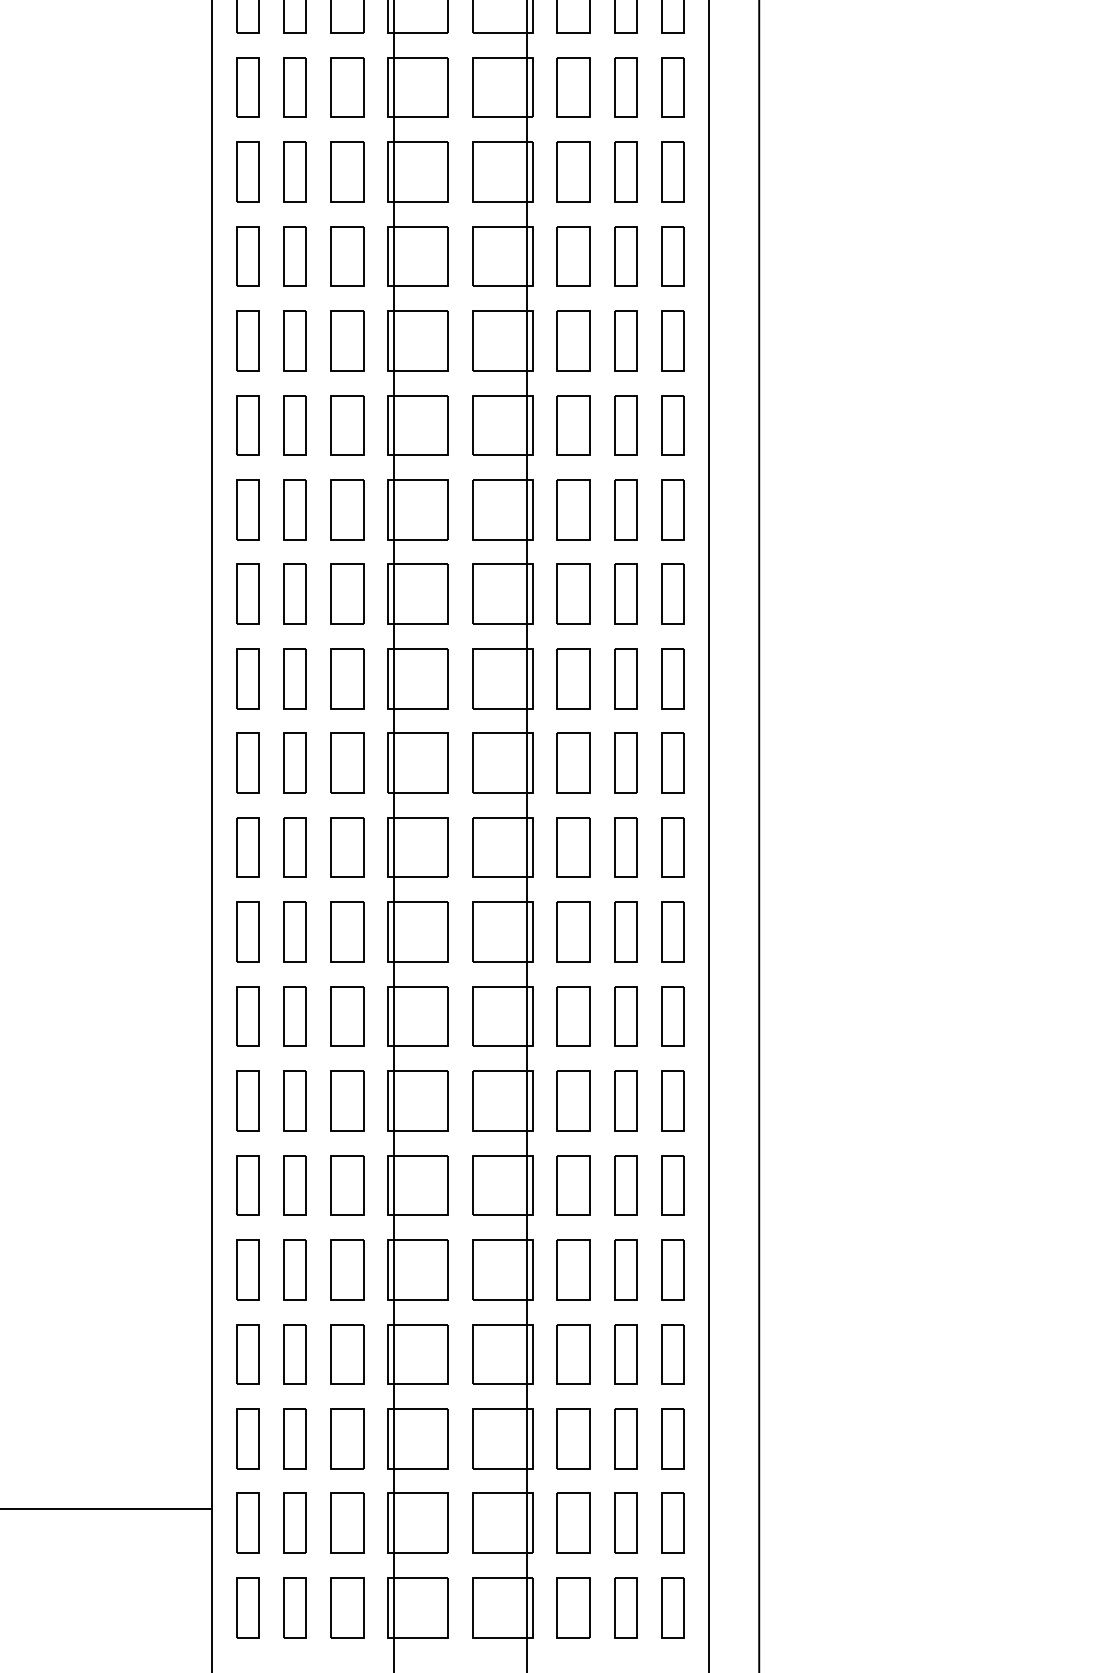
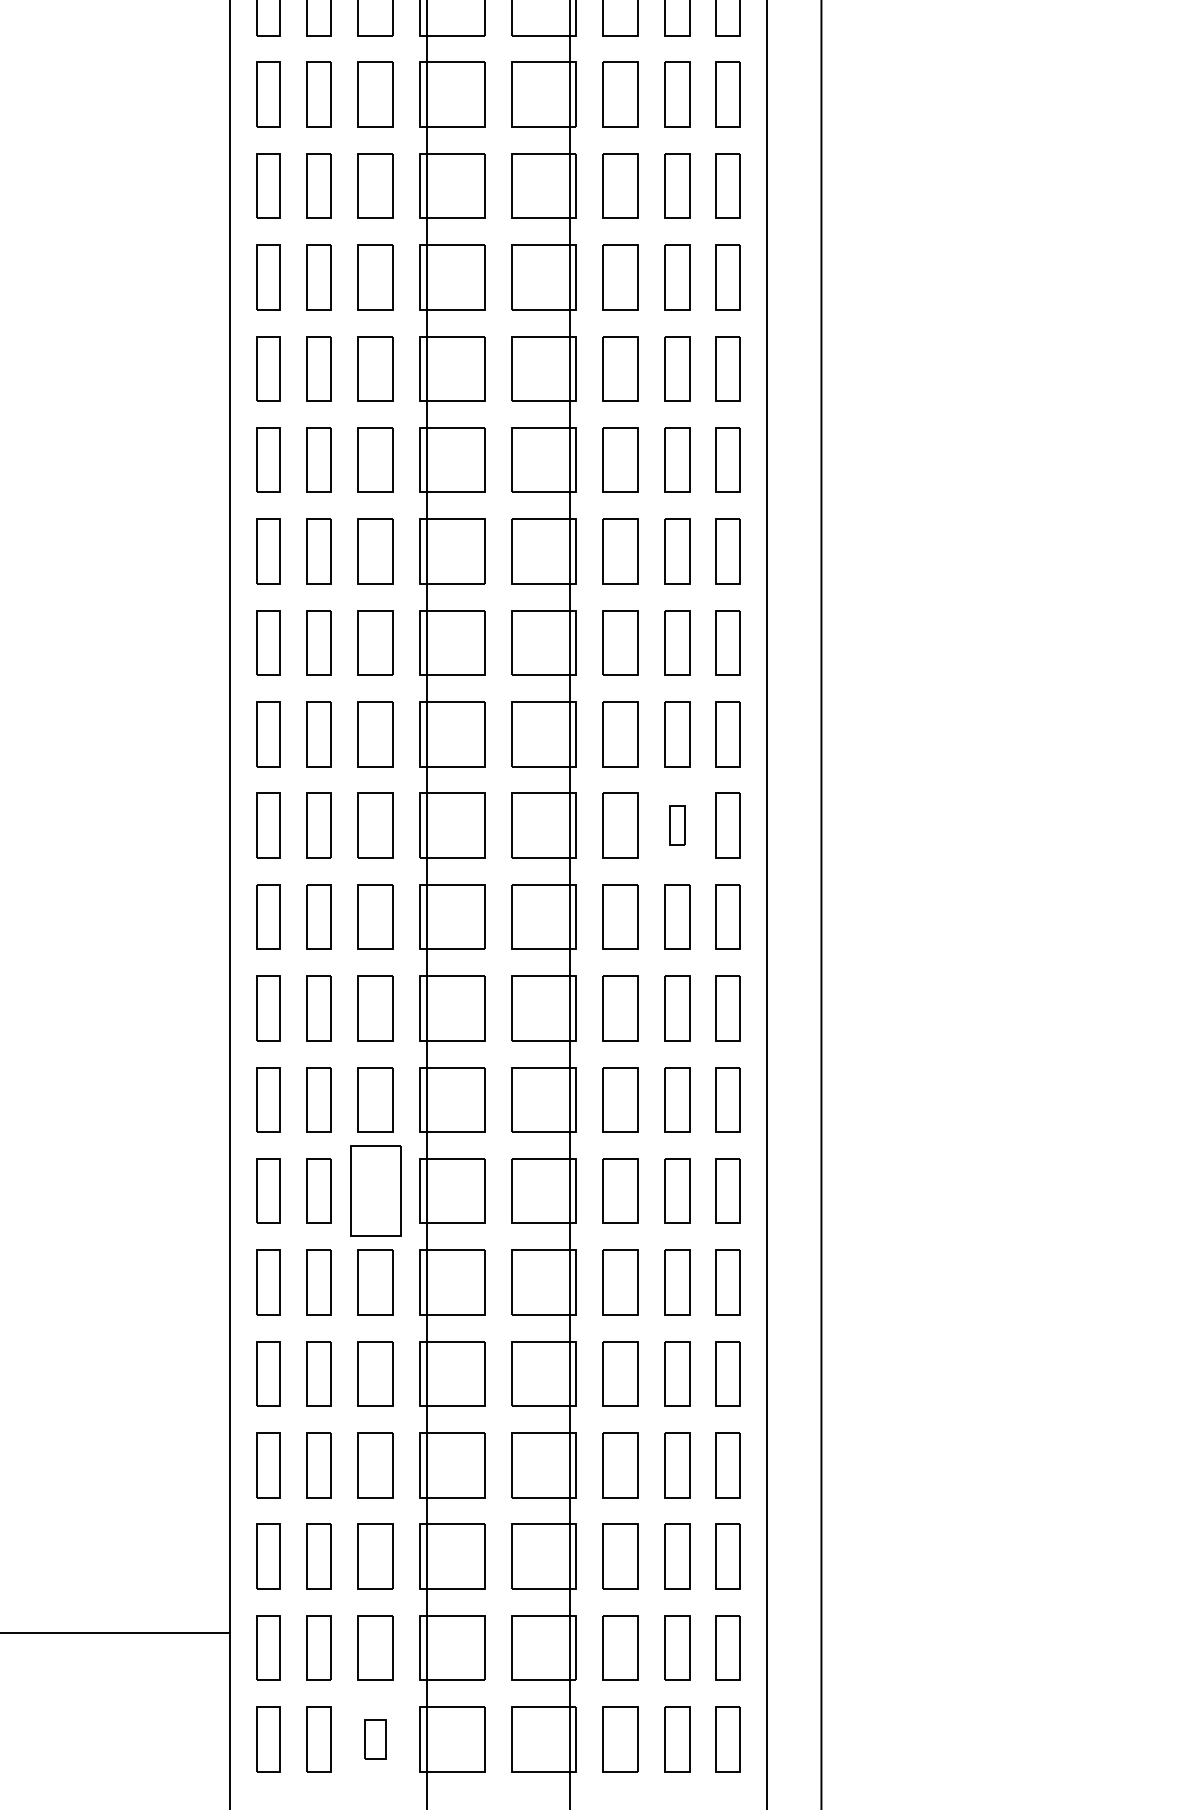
part: (626, 763) -> (677, 825), size x0.6
part: (347, 1100) -> (375, 1190), size x1.4
part: (347, 1607) -> (375, 1739), size x0.6

